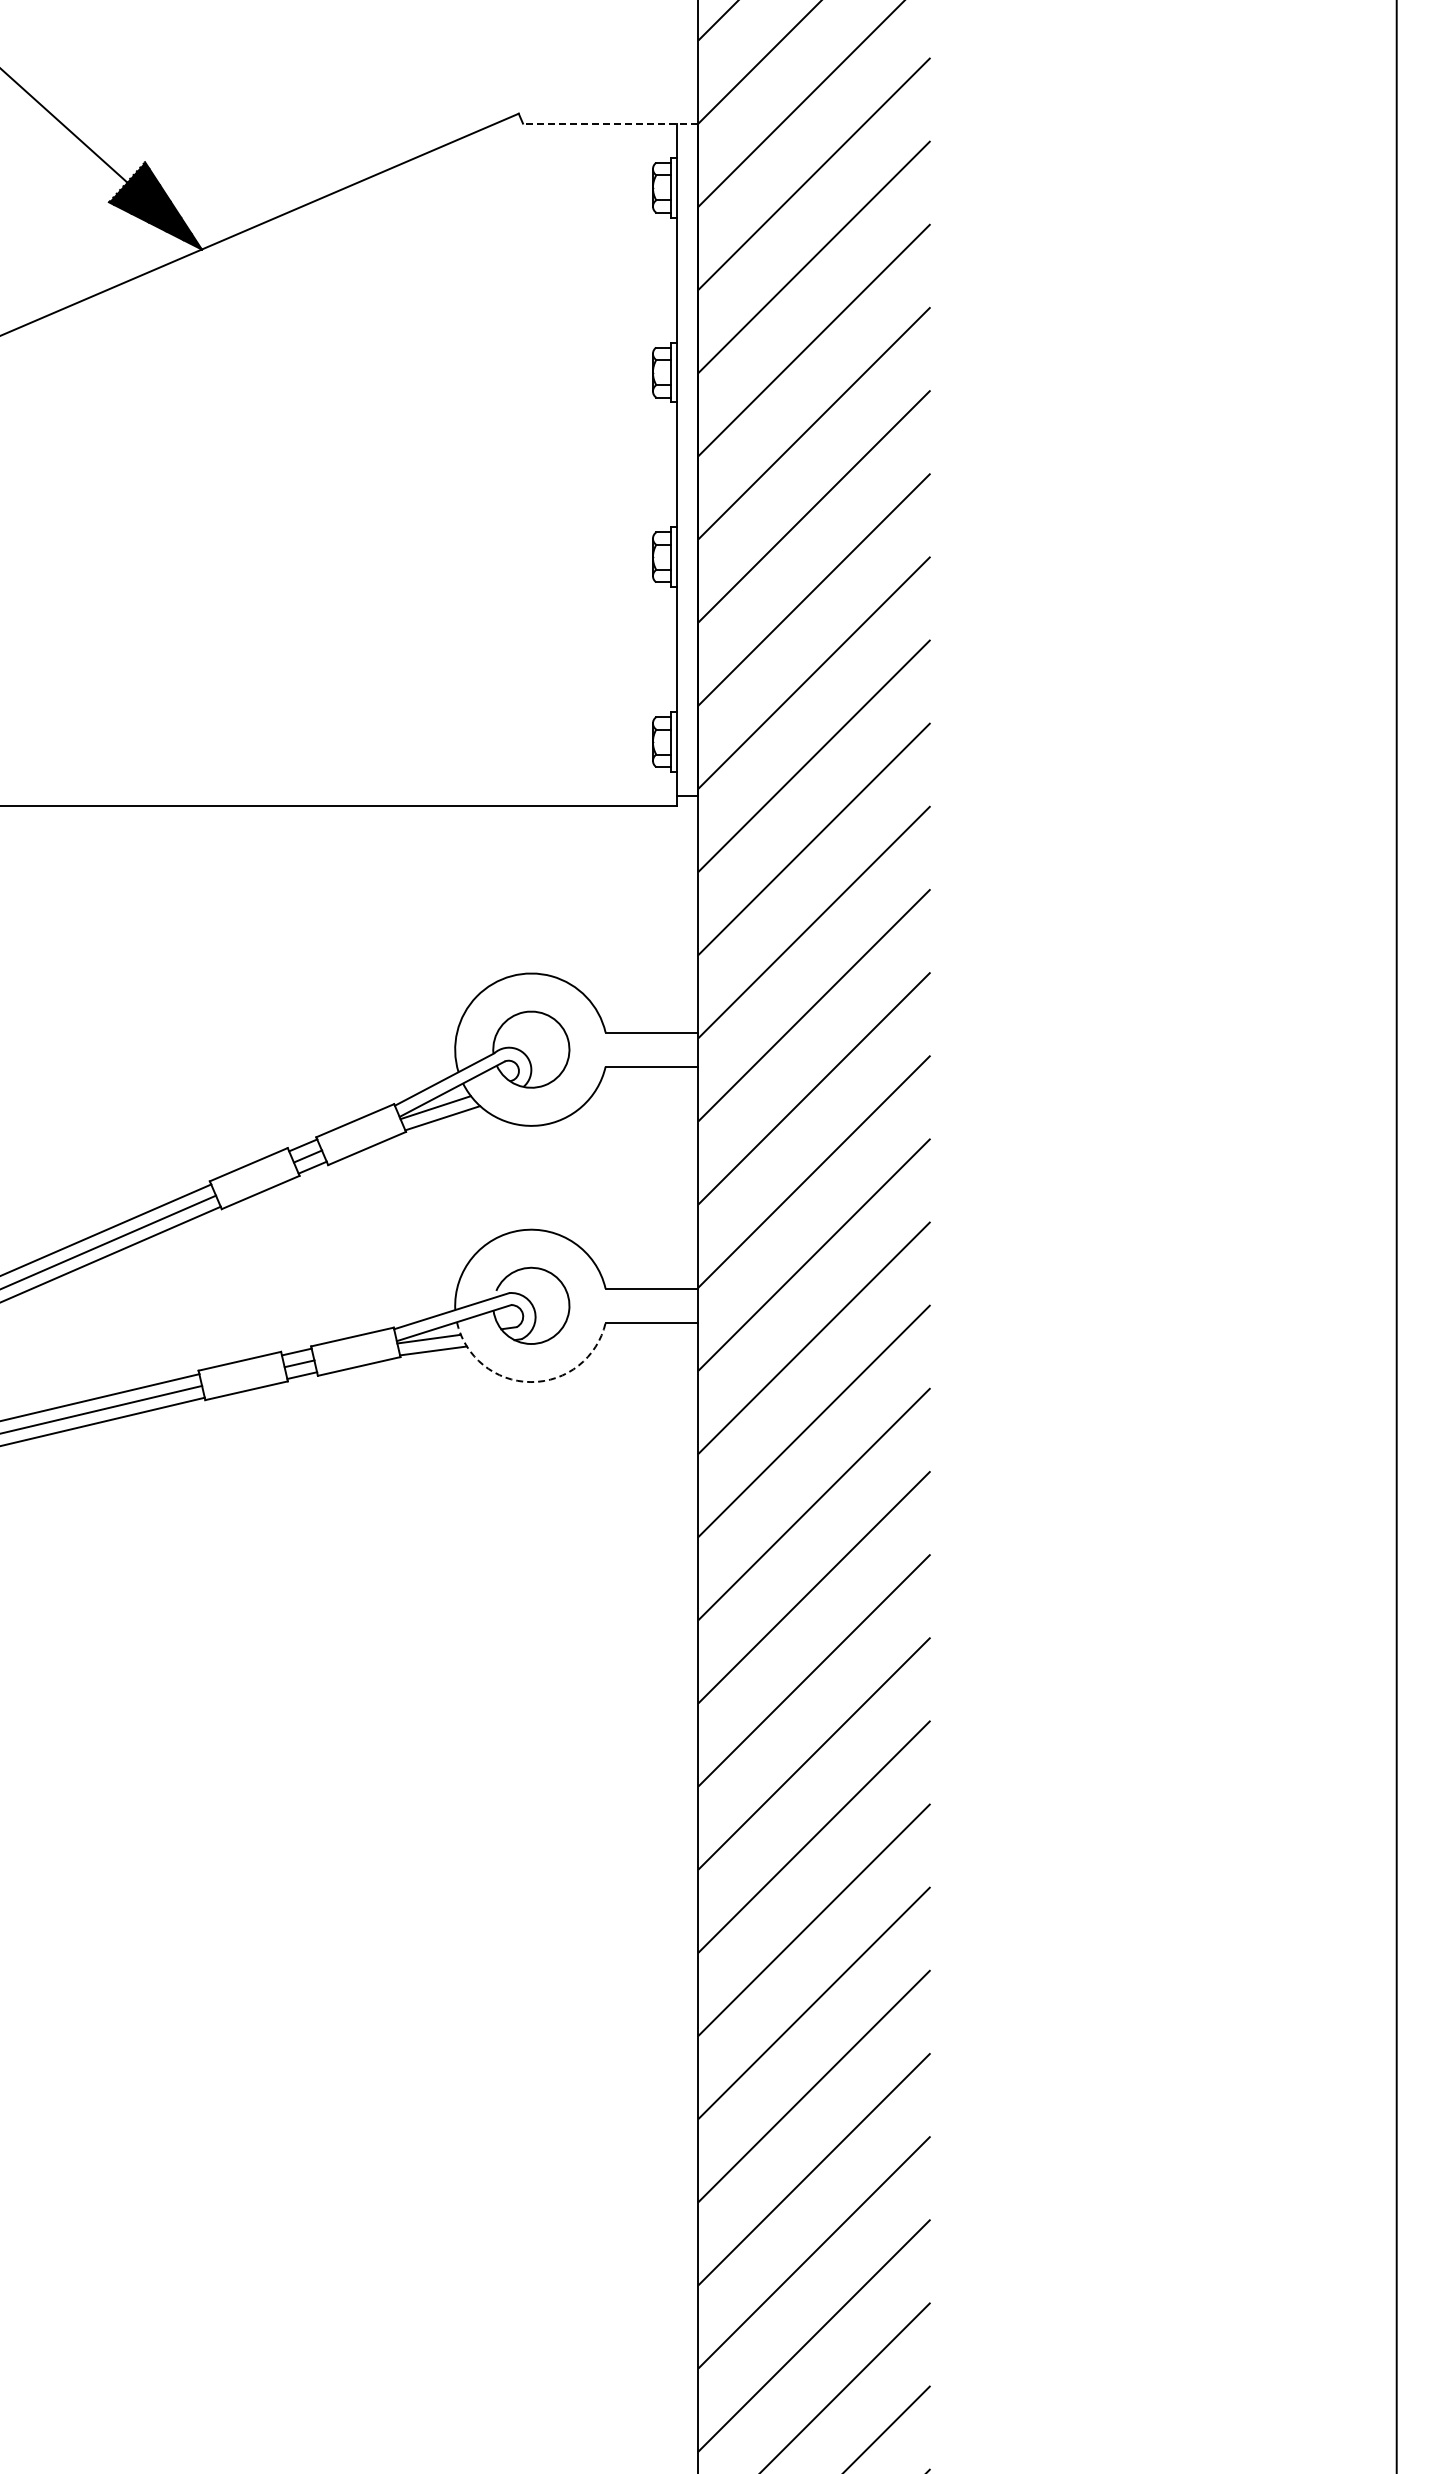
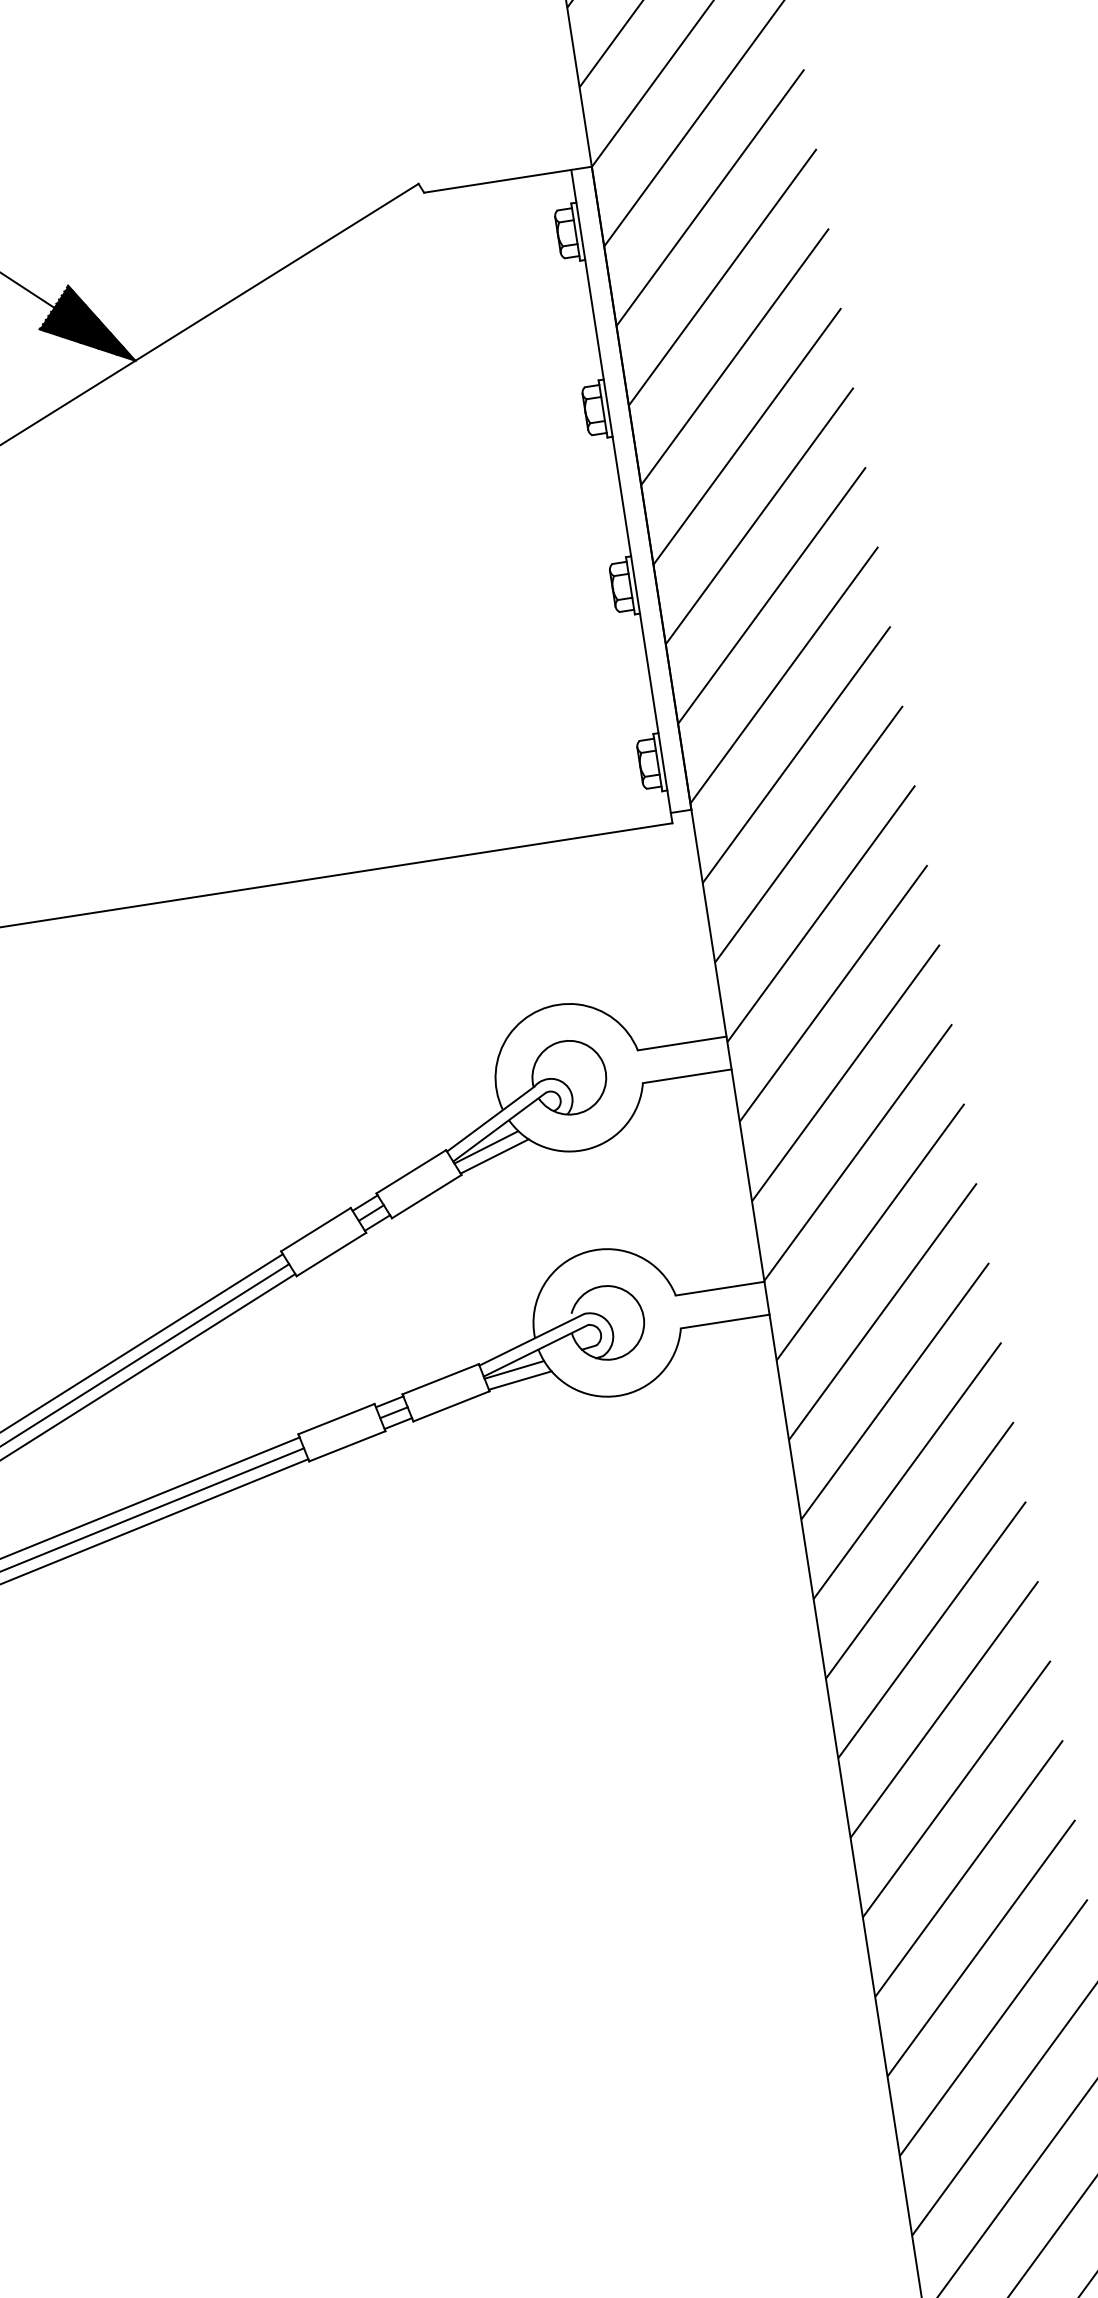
line: (610, 123) -> (507, 179), dashed -> solid
arc: (530, 1382) -> (617, 1396), dashed -> solid

